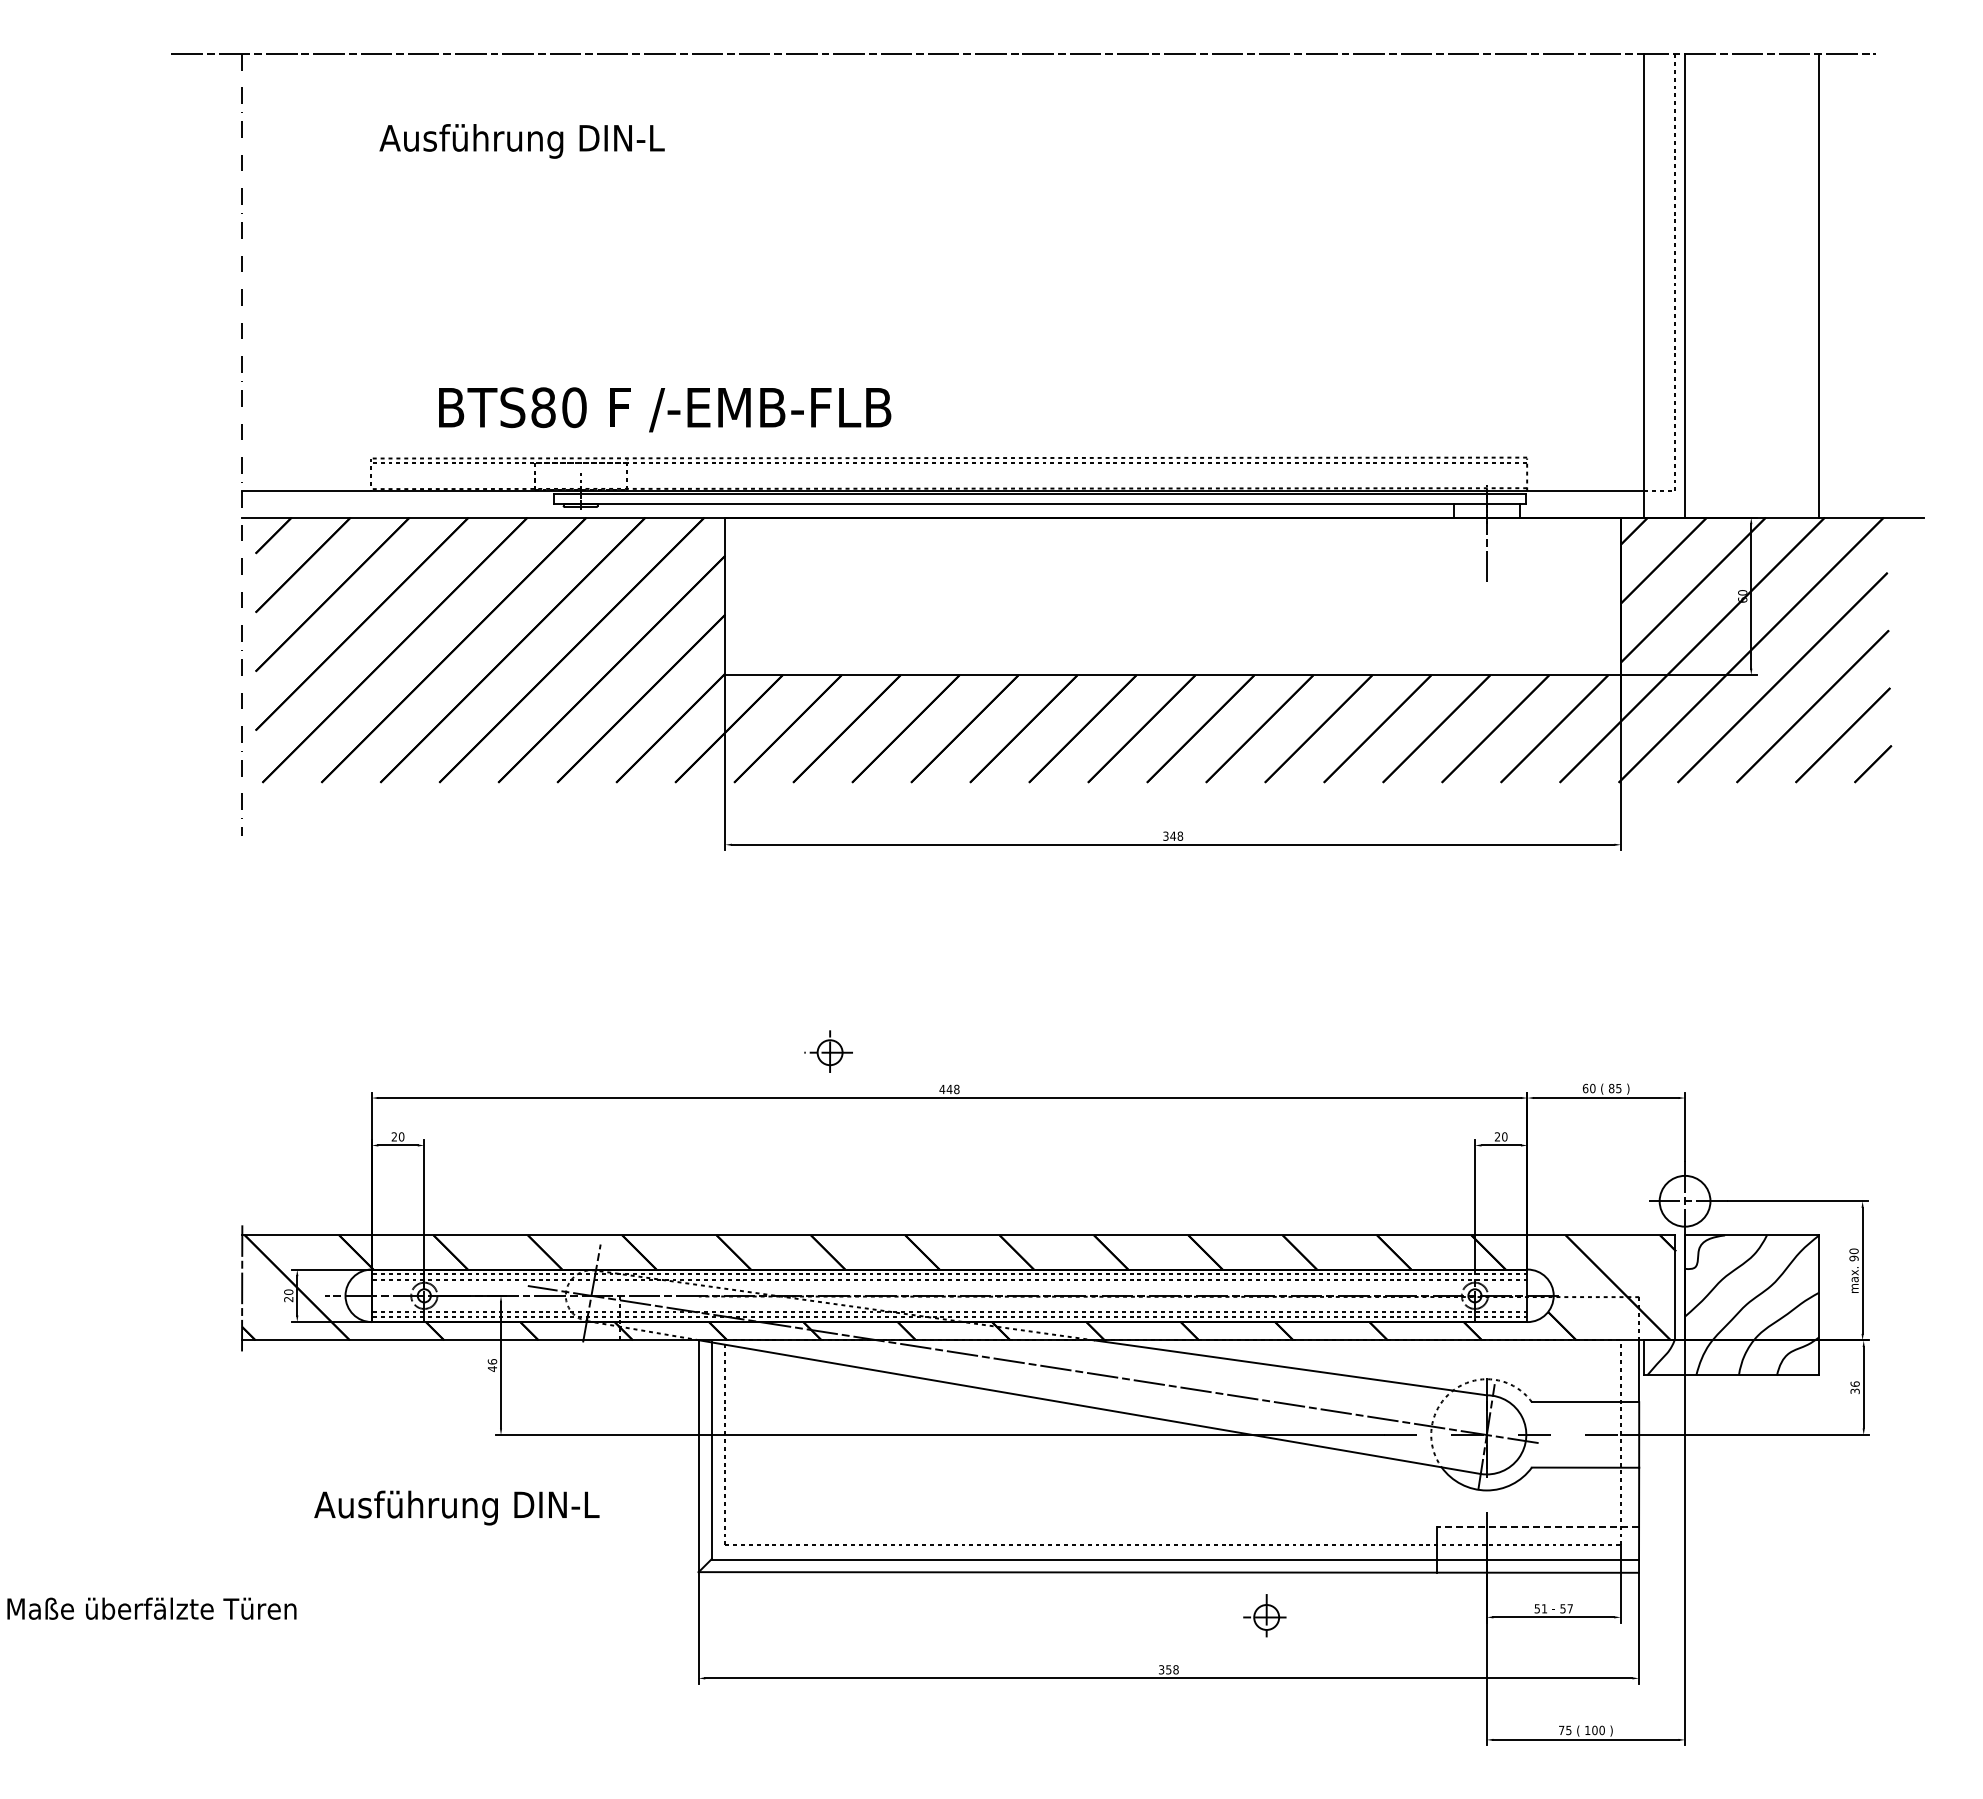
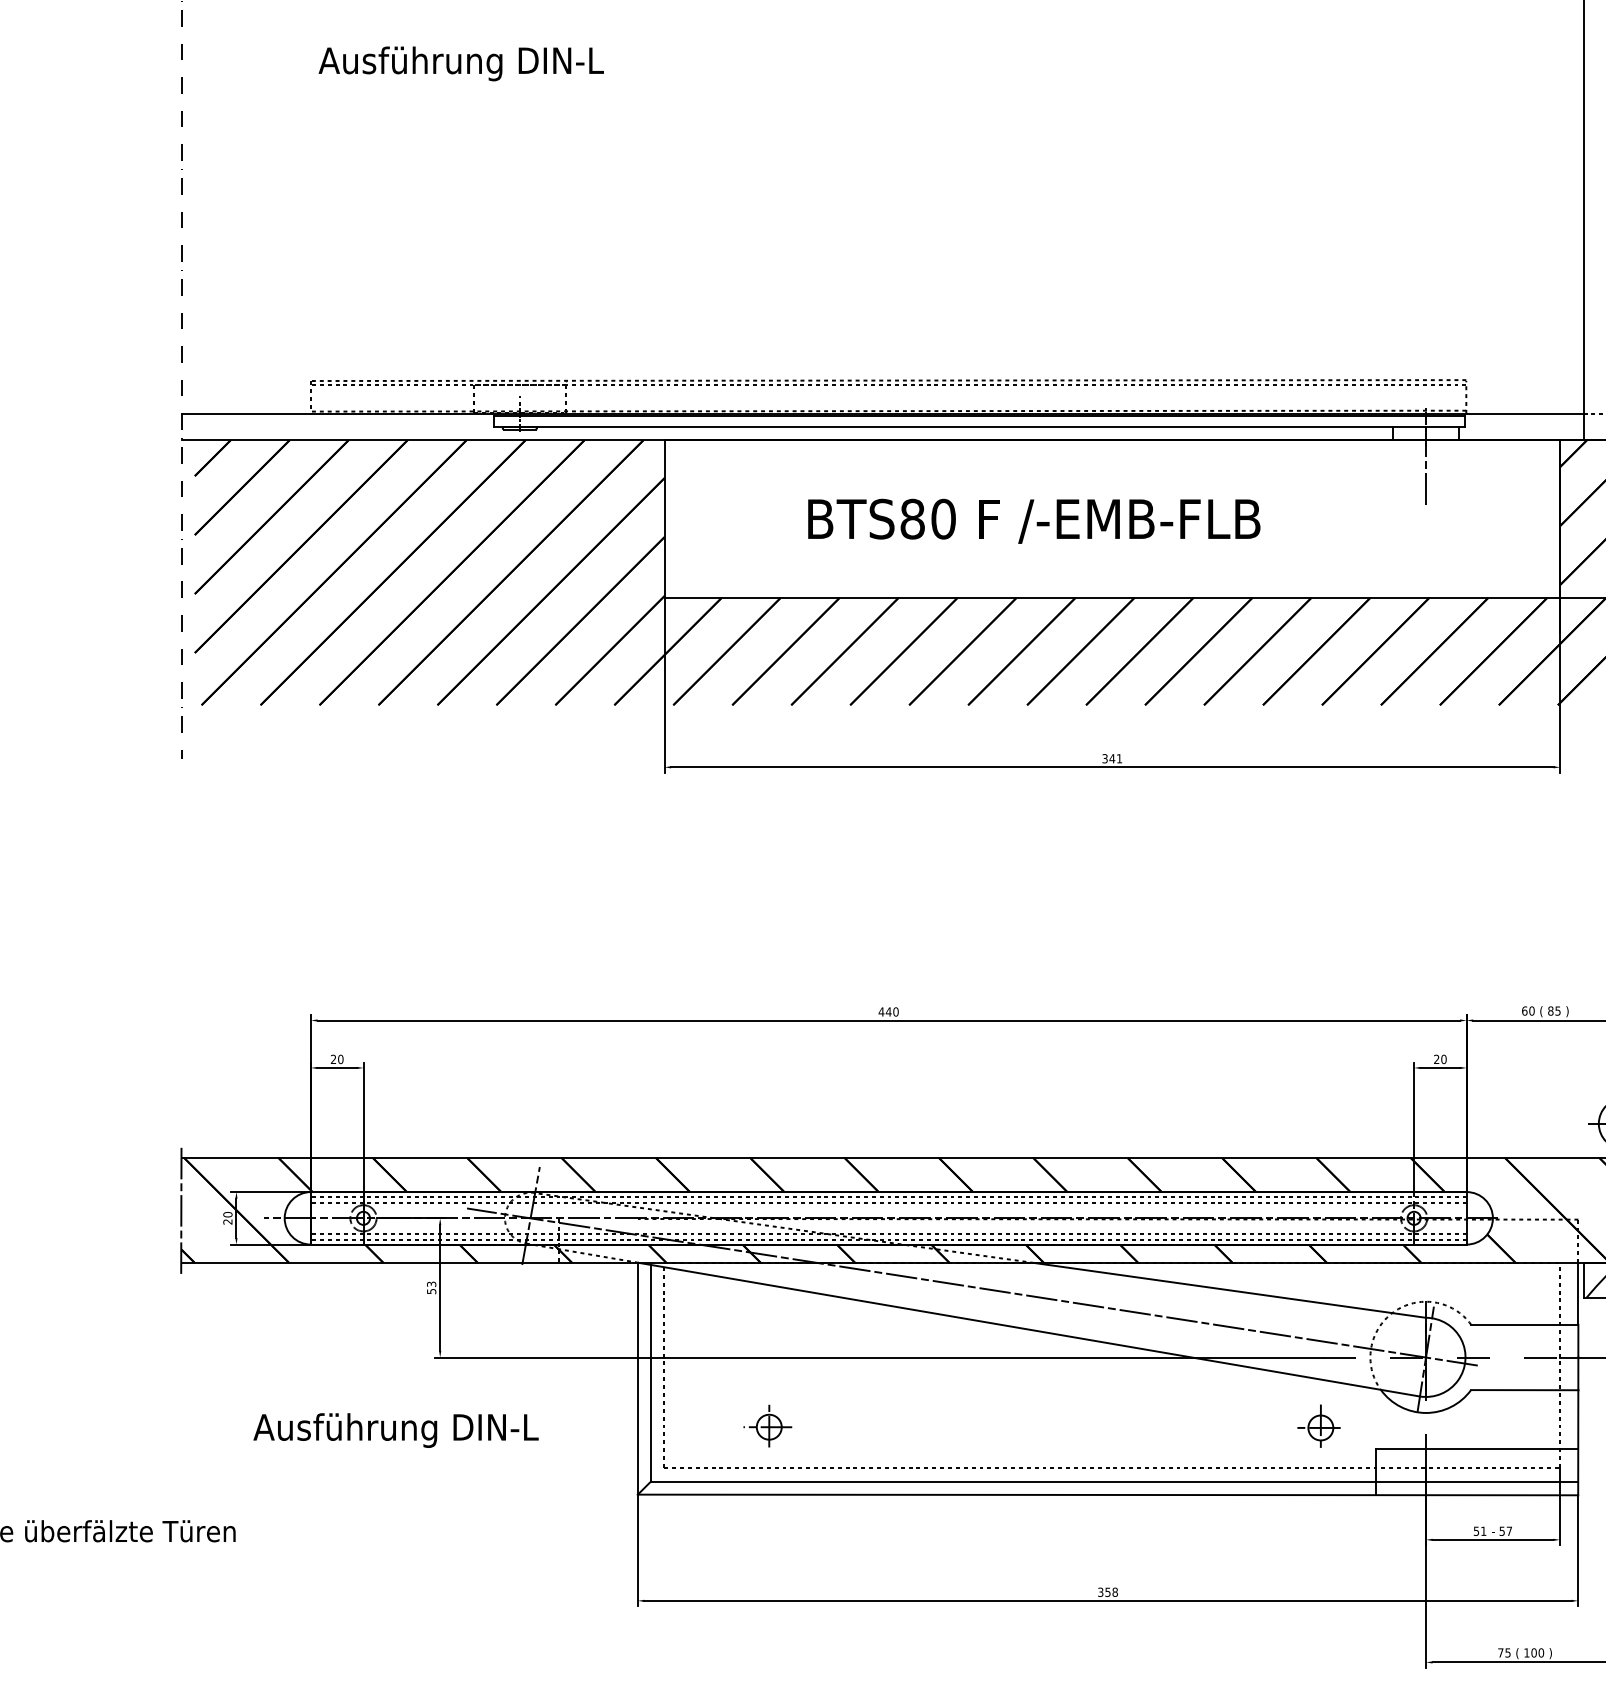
text: (665, 409) -> (1034, 521), moved
text: (1180, 835) -> (1119, 758), 348 -> 341
part: (828, 1051) -> (767, 1426), moved
text: (956, 1089) -> (895, 1012), 448 -> 440
text: (492, 1365) -> (431, 1288), 46 -> 53
line: (1537, 1526) -> (1476, 1449), dashed -> solid
part: (1264, 1615) -> (1318, 1426), moved

